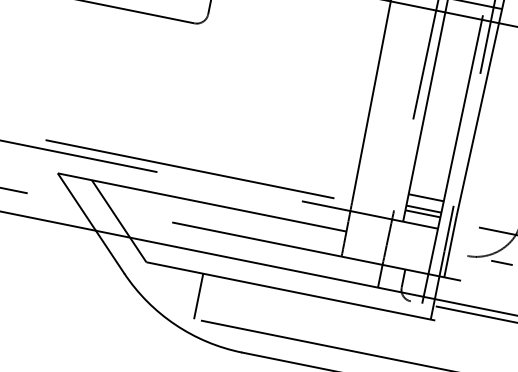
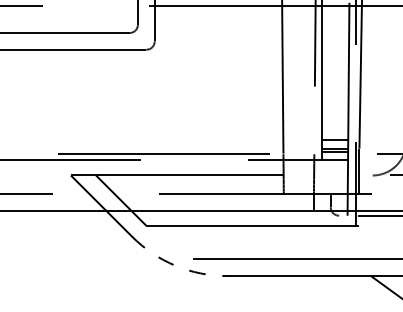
line: (199, 296) -> (188, 242), removed
arc: (175, 324) -> (175, 265), solid -> dashed

